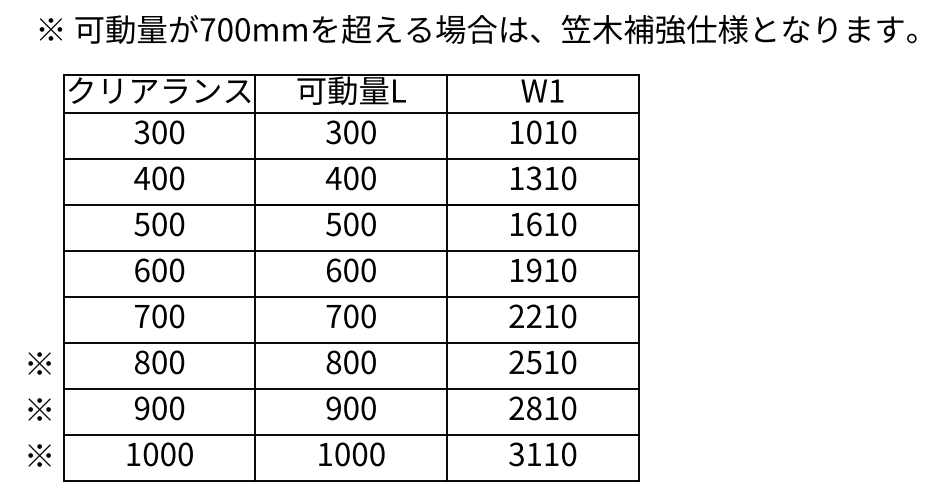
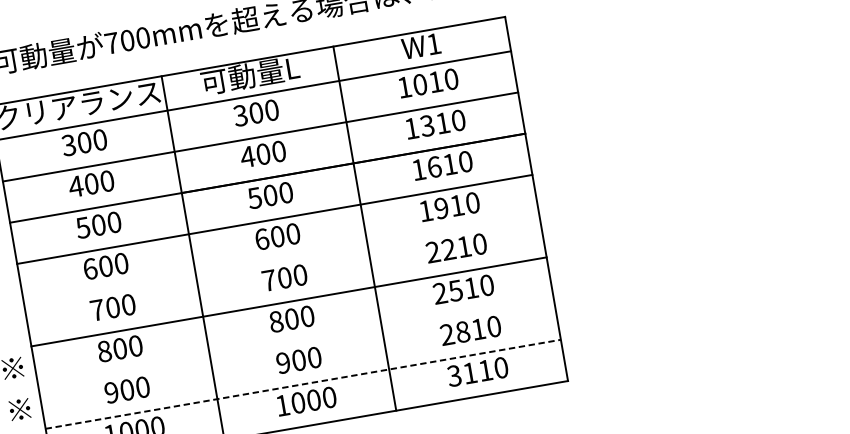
line: (350, 297) -> (281, 261), removed
line: (350, 389) -> (295, 343), removed
line: (351, 435) -> (303, 384), solid -> dashed

